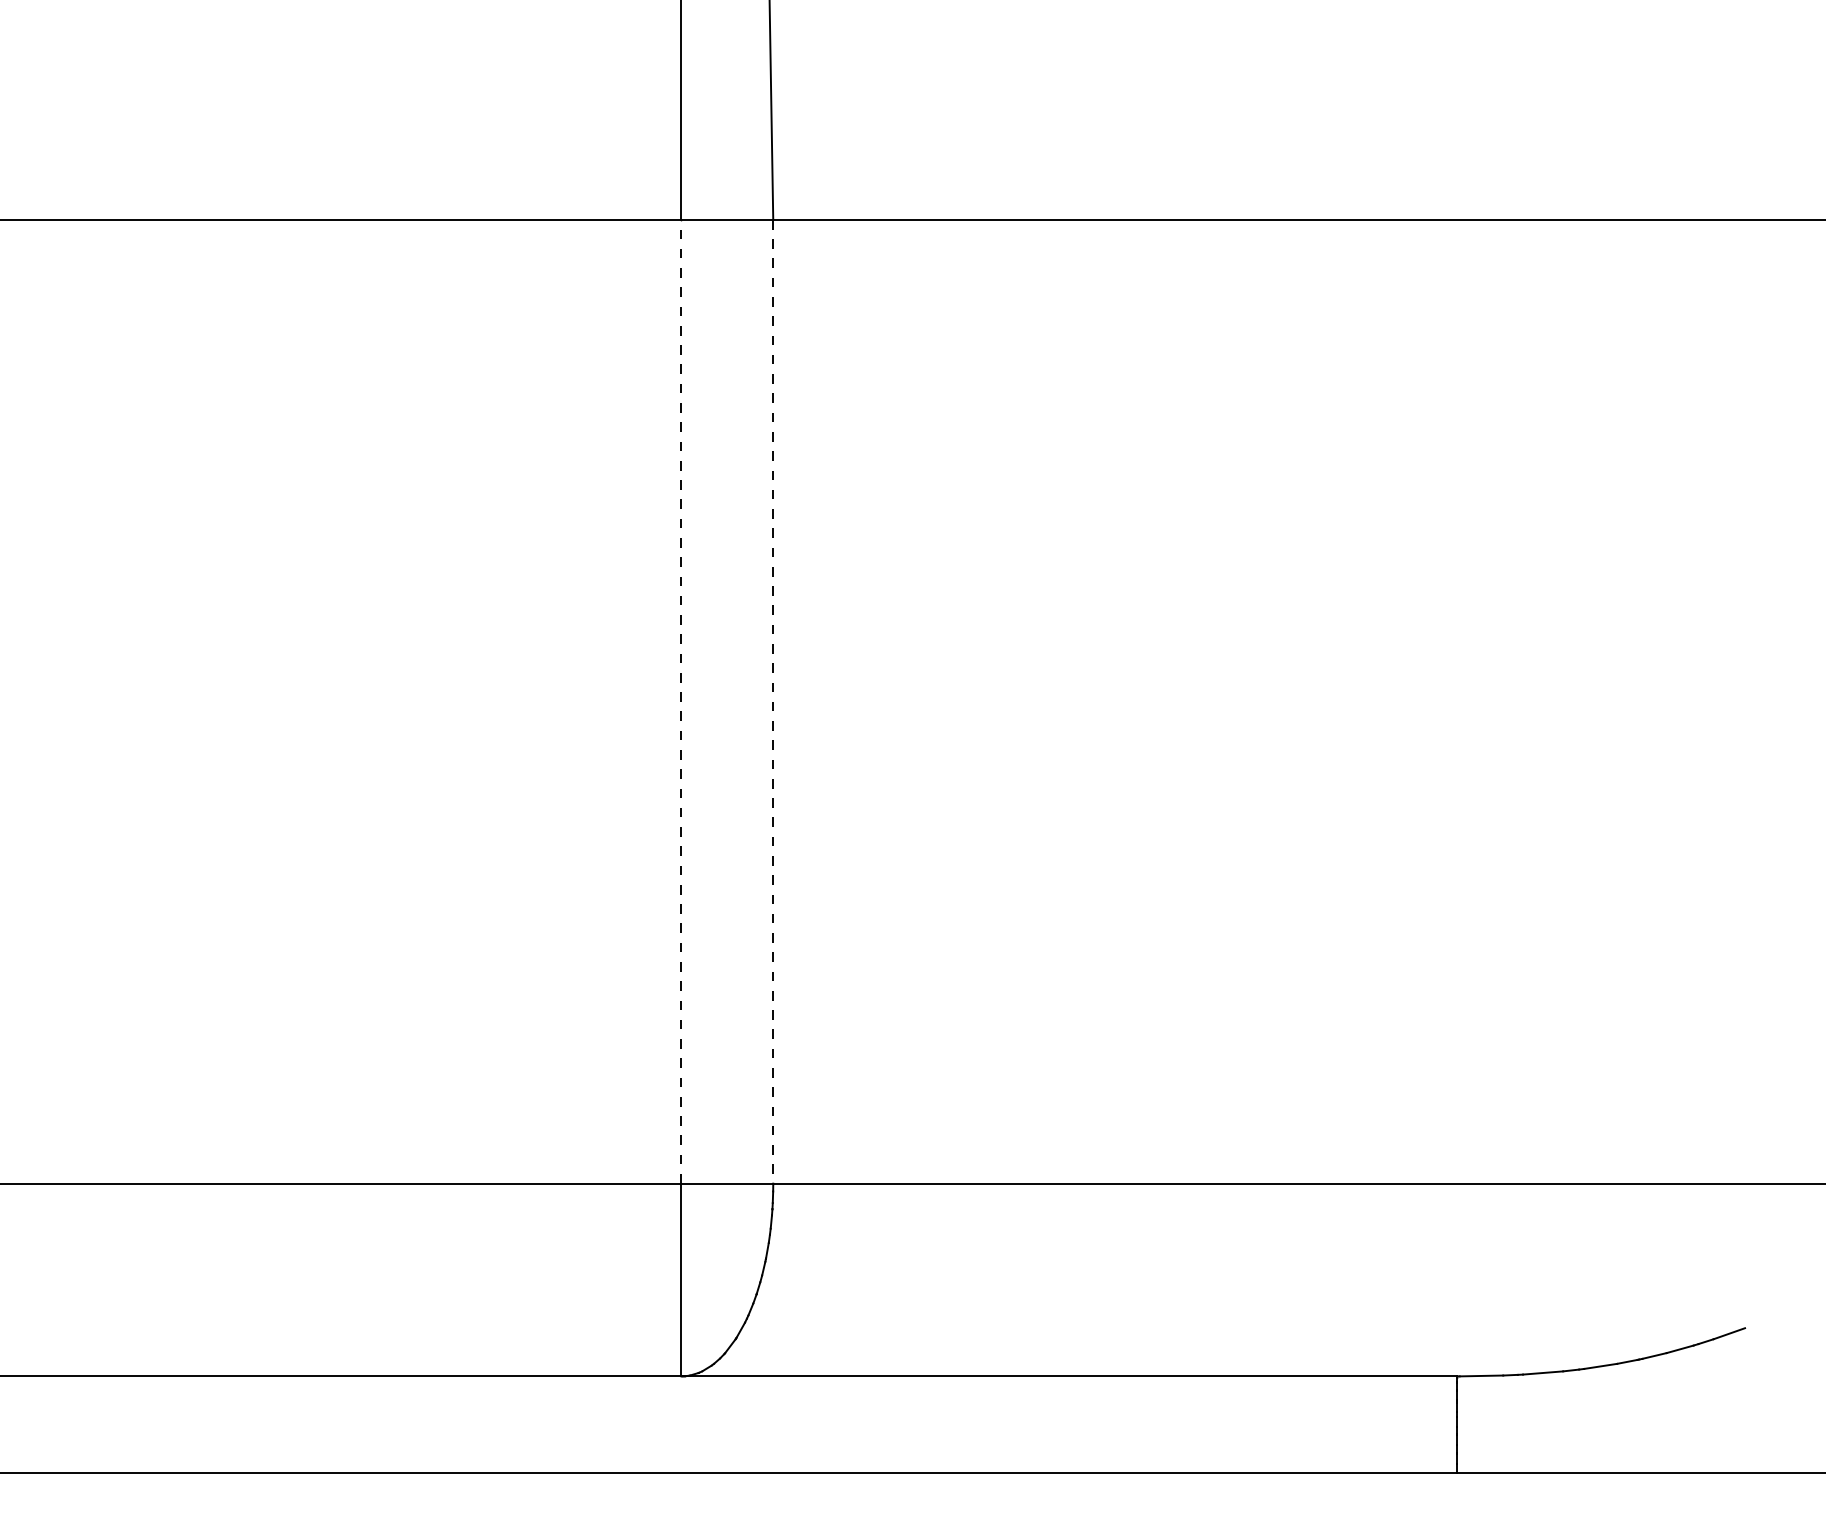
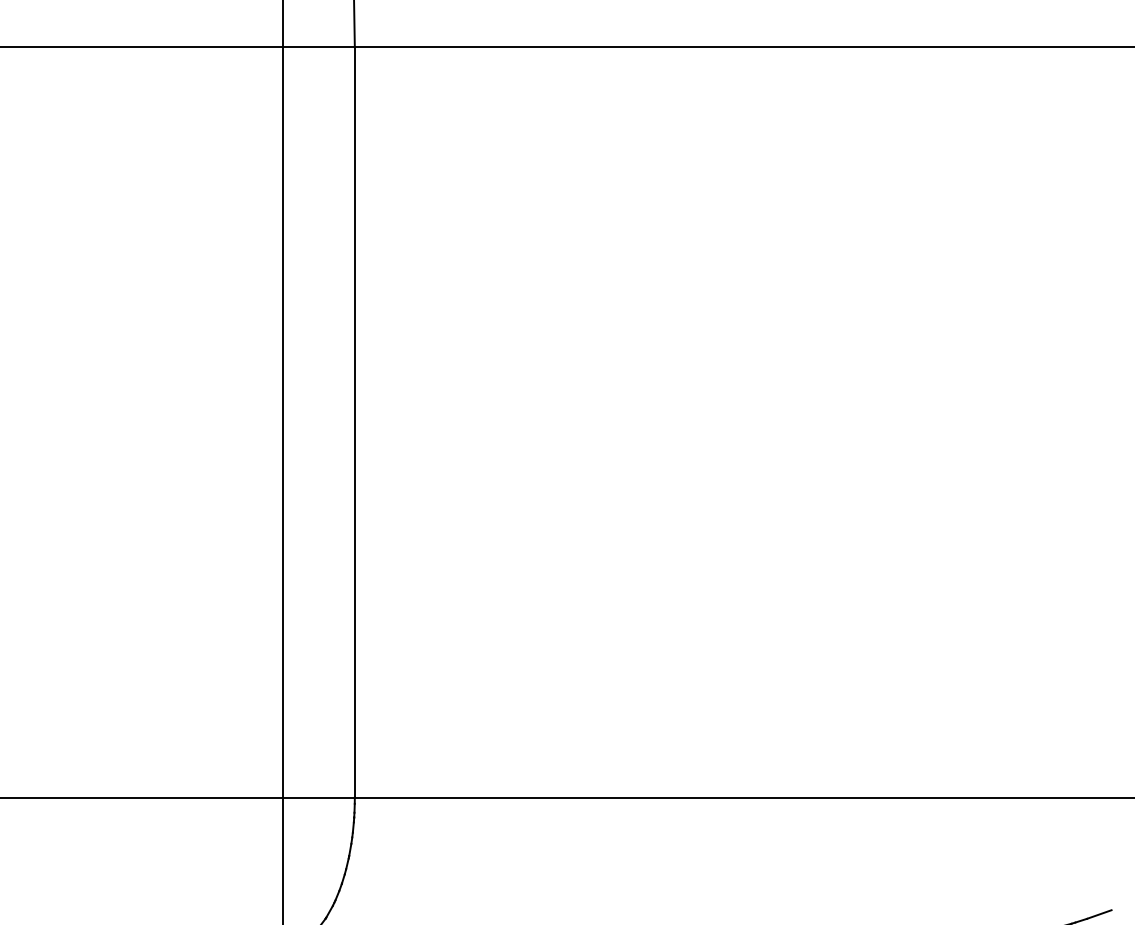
line: (681, 701) -> (283, 422), dashed -> solid
line: (773, 701) -> (355, 422), dashed -> solid

